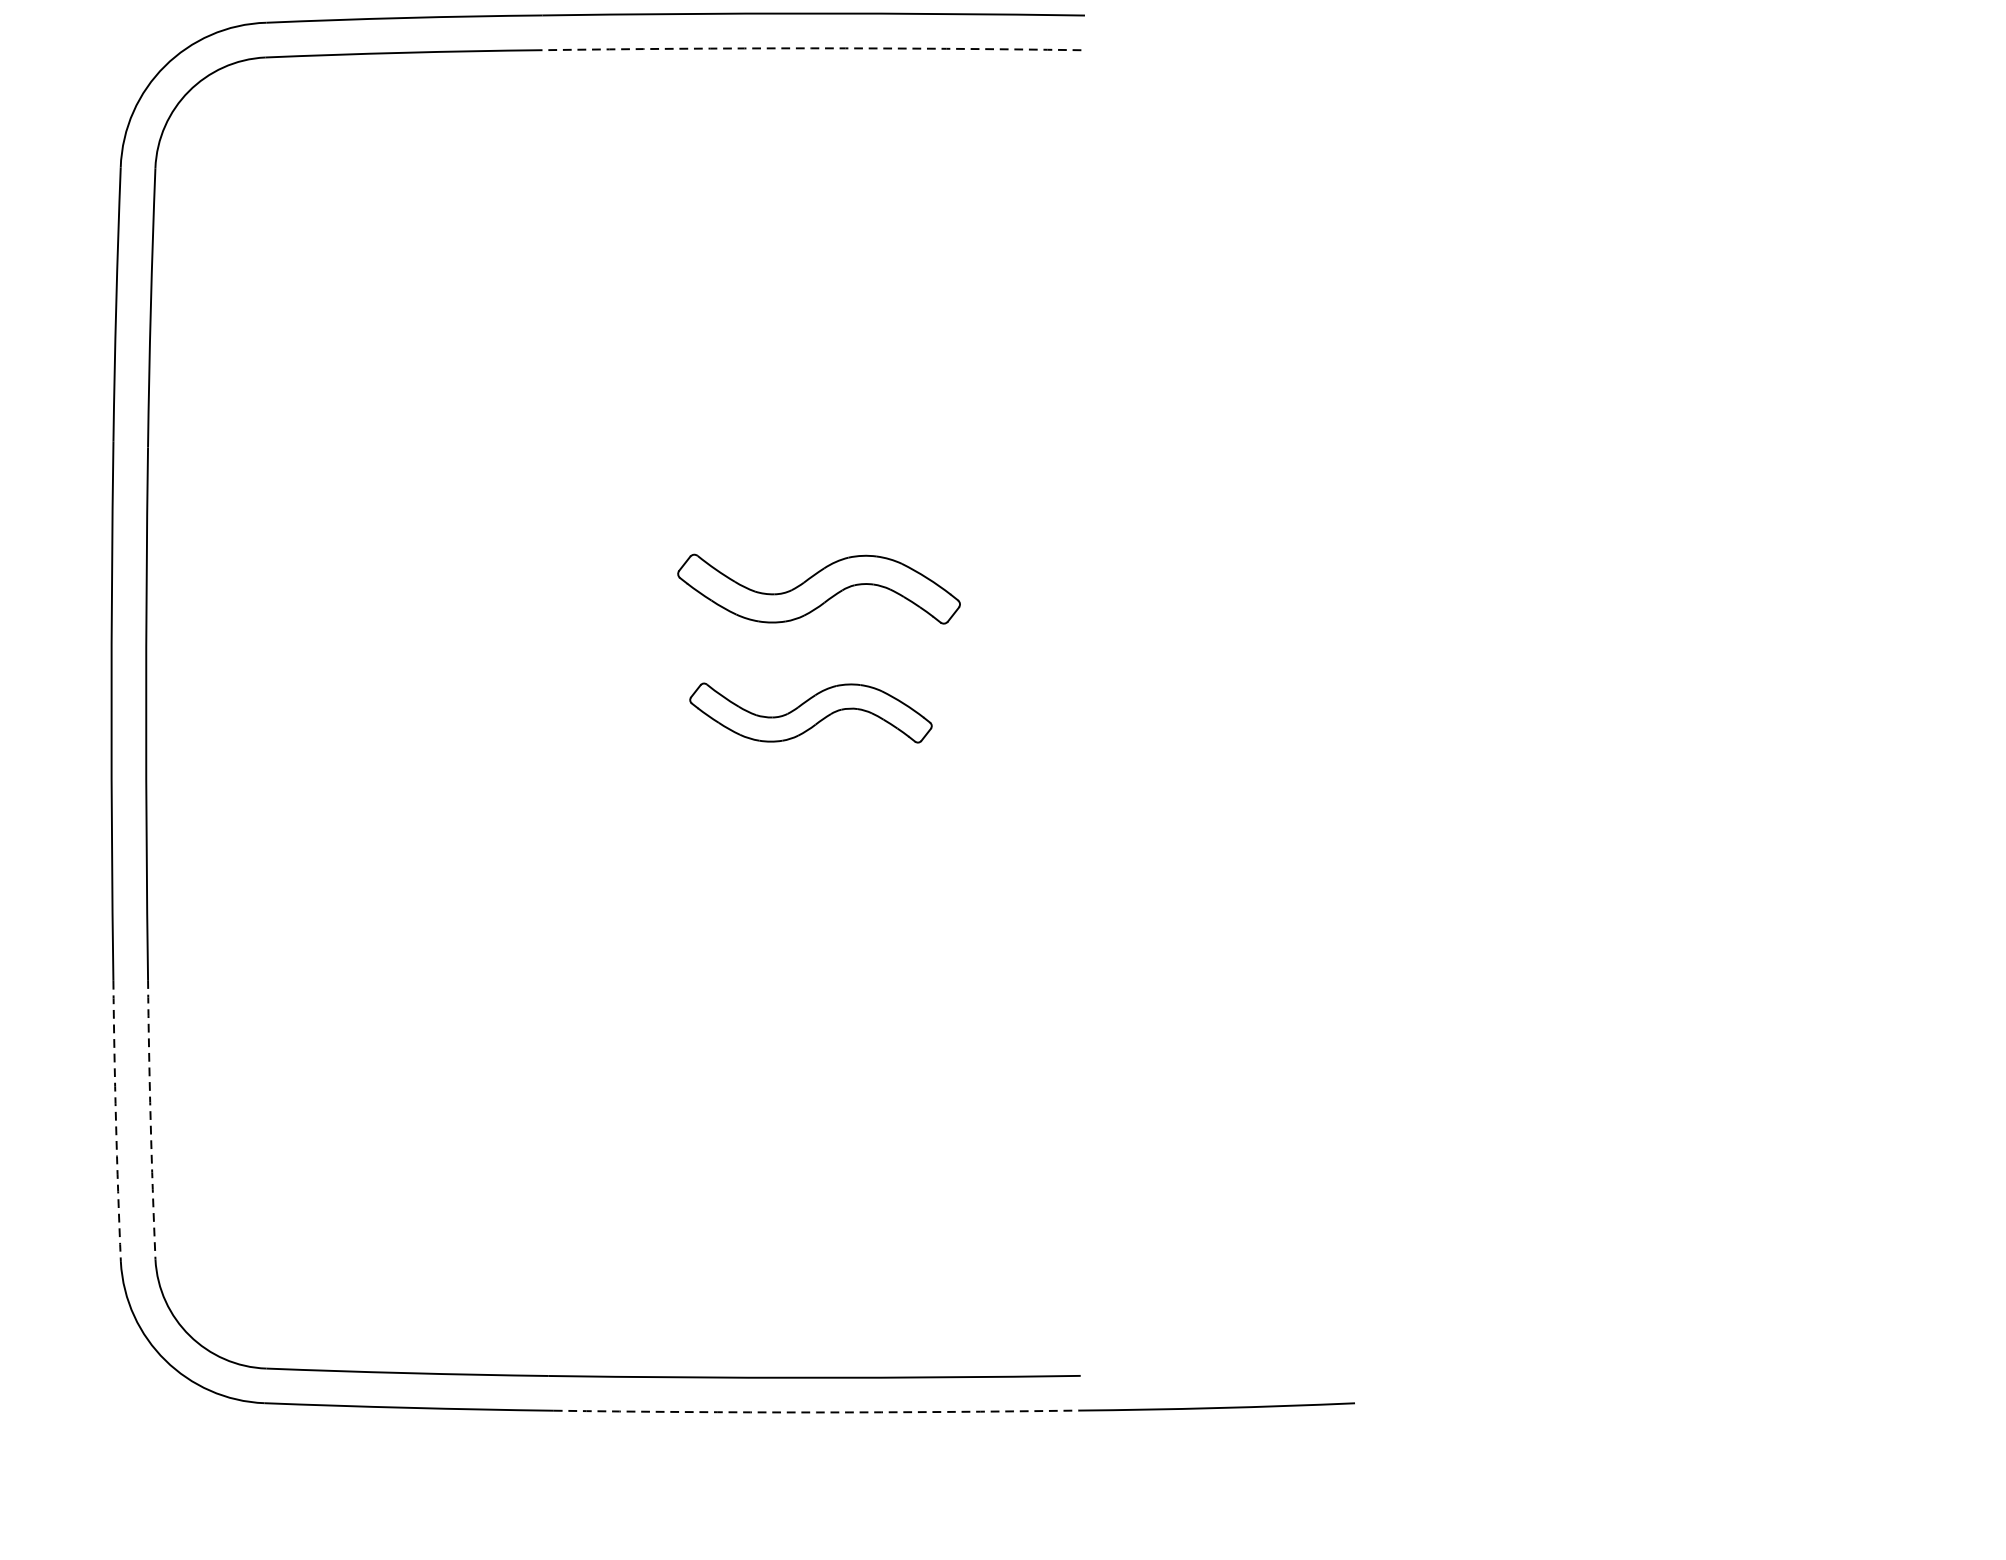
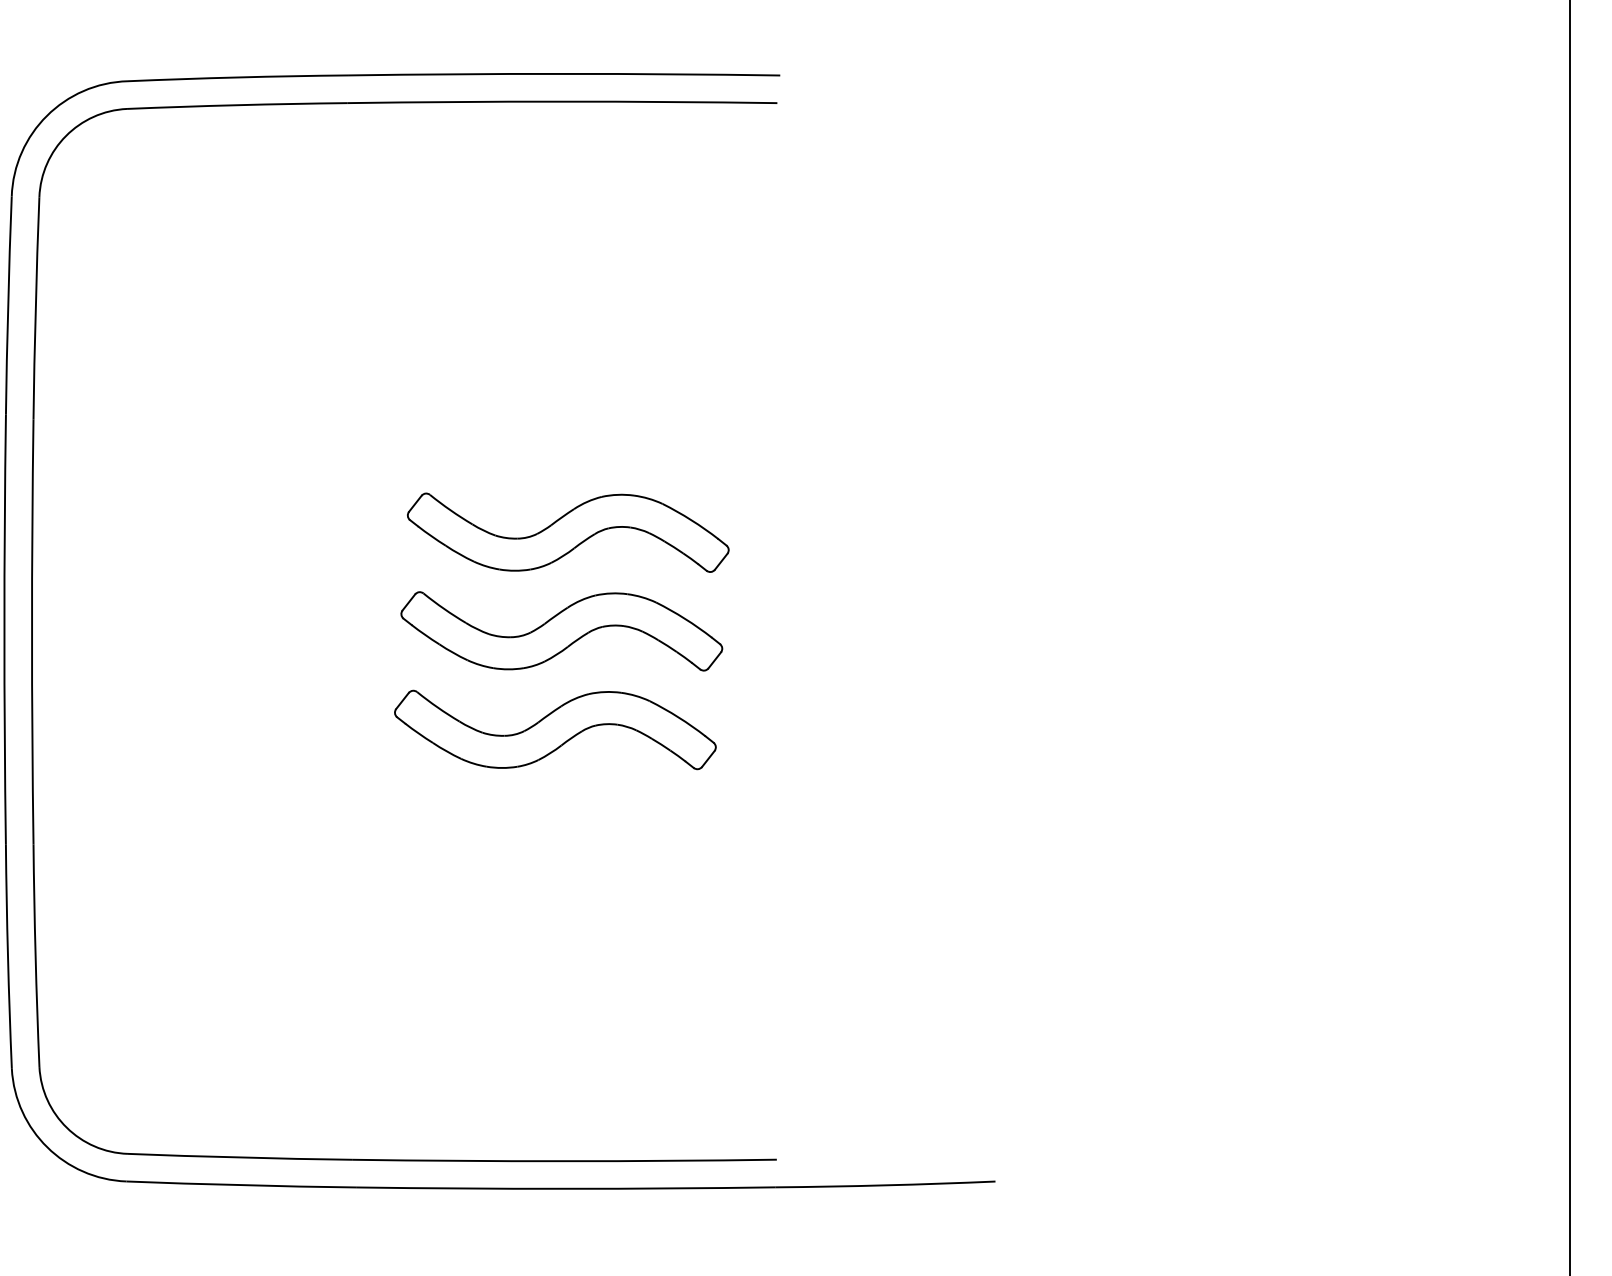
arc: (811, 48) -> (562, 101), dashed -> solid
part: (819, 588) -> (568, 532), size x1.43
part: (810, 713) -> (561, 631), size x1.67
part: (802, 836) -> (555, 729), added
arc: (150, 1119) -> (35, 955), dashed -> solid
arc: (115, 1120) -> (7, 956), dashed -> solid
arc: (816, 1412) -> (566, 1188), dashed -> solid

